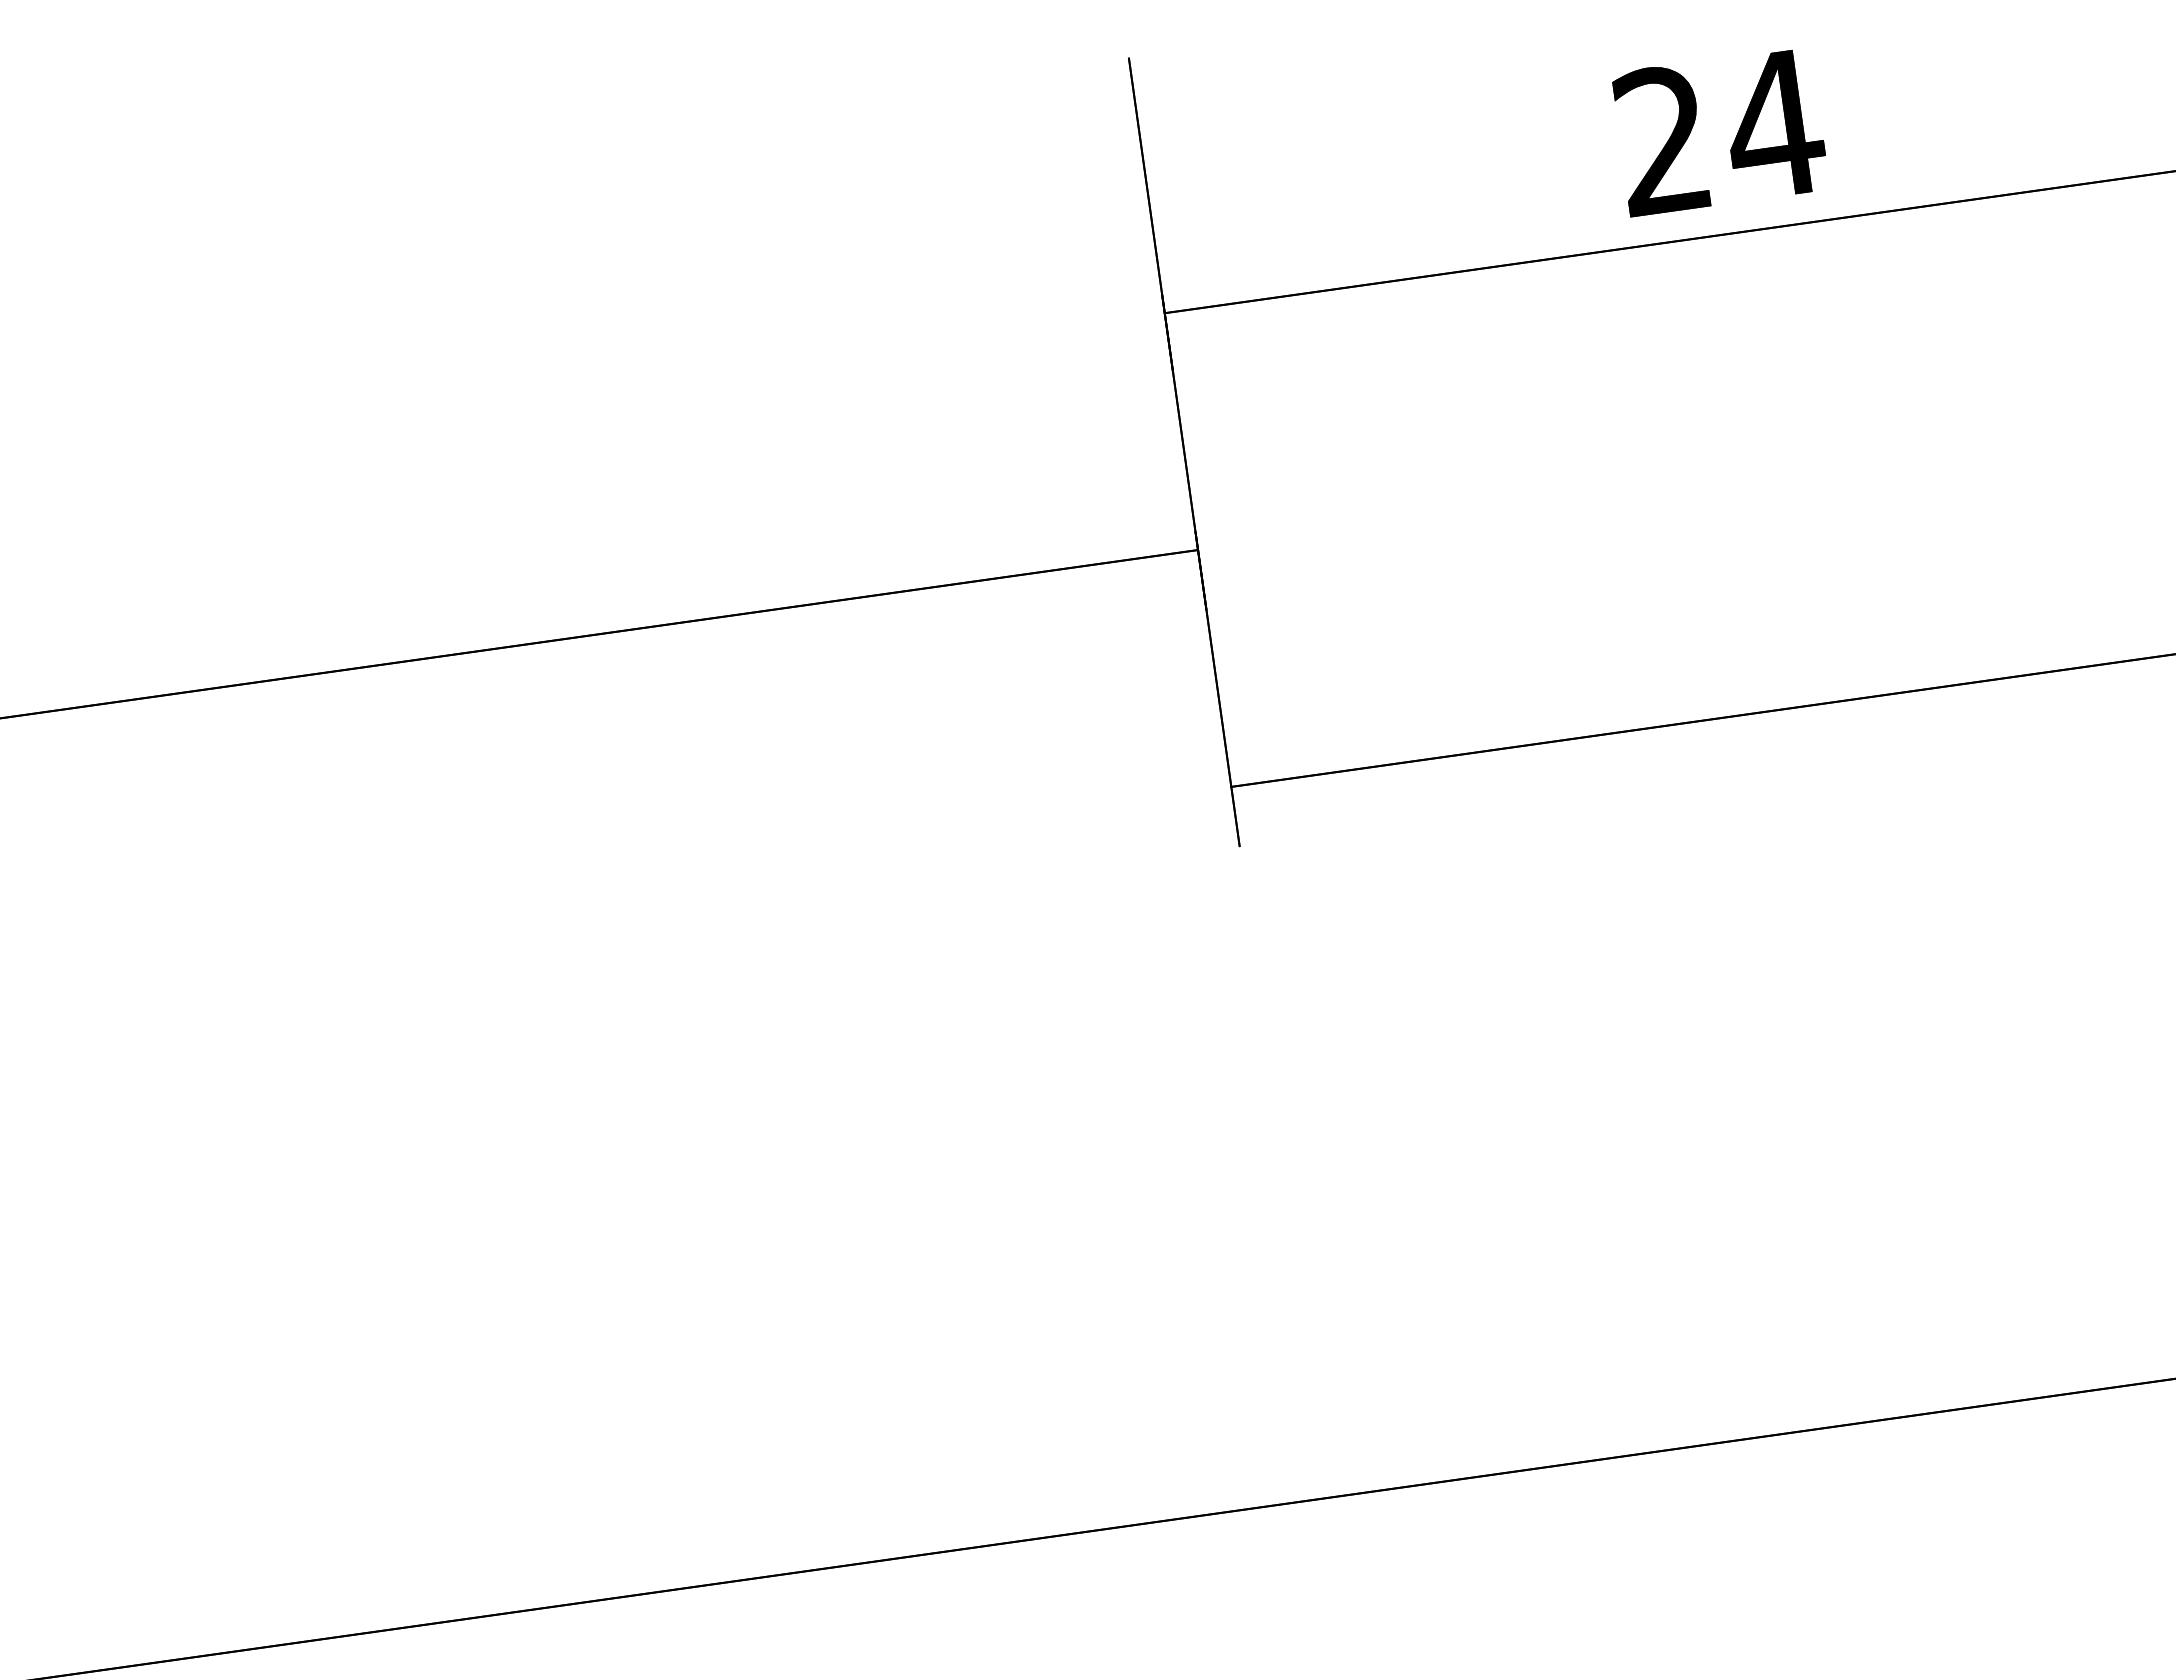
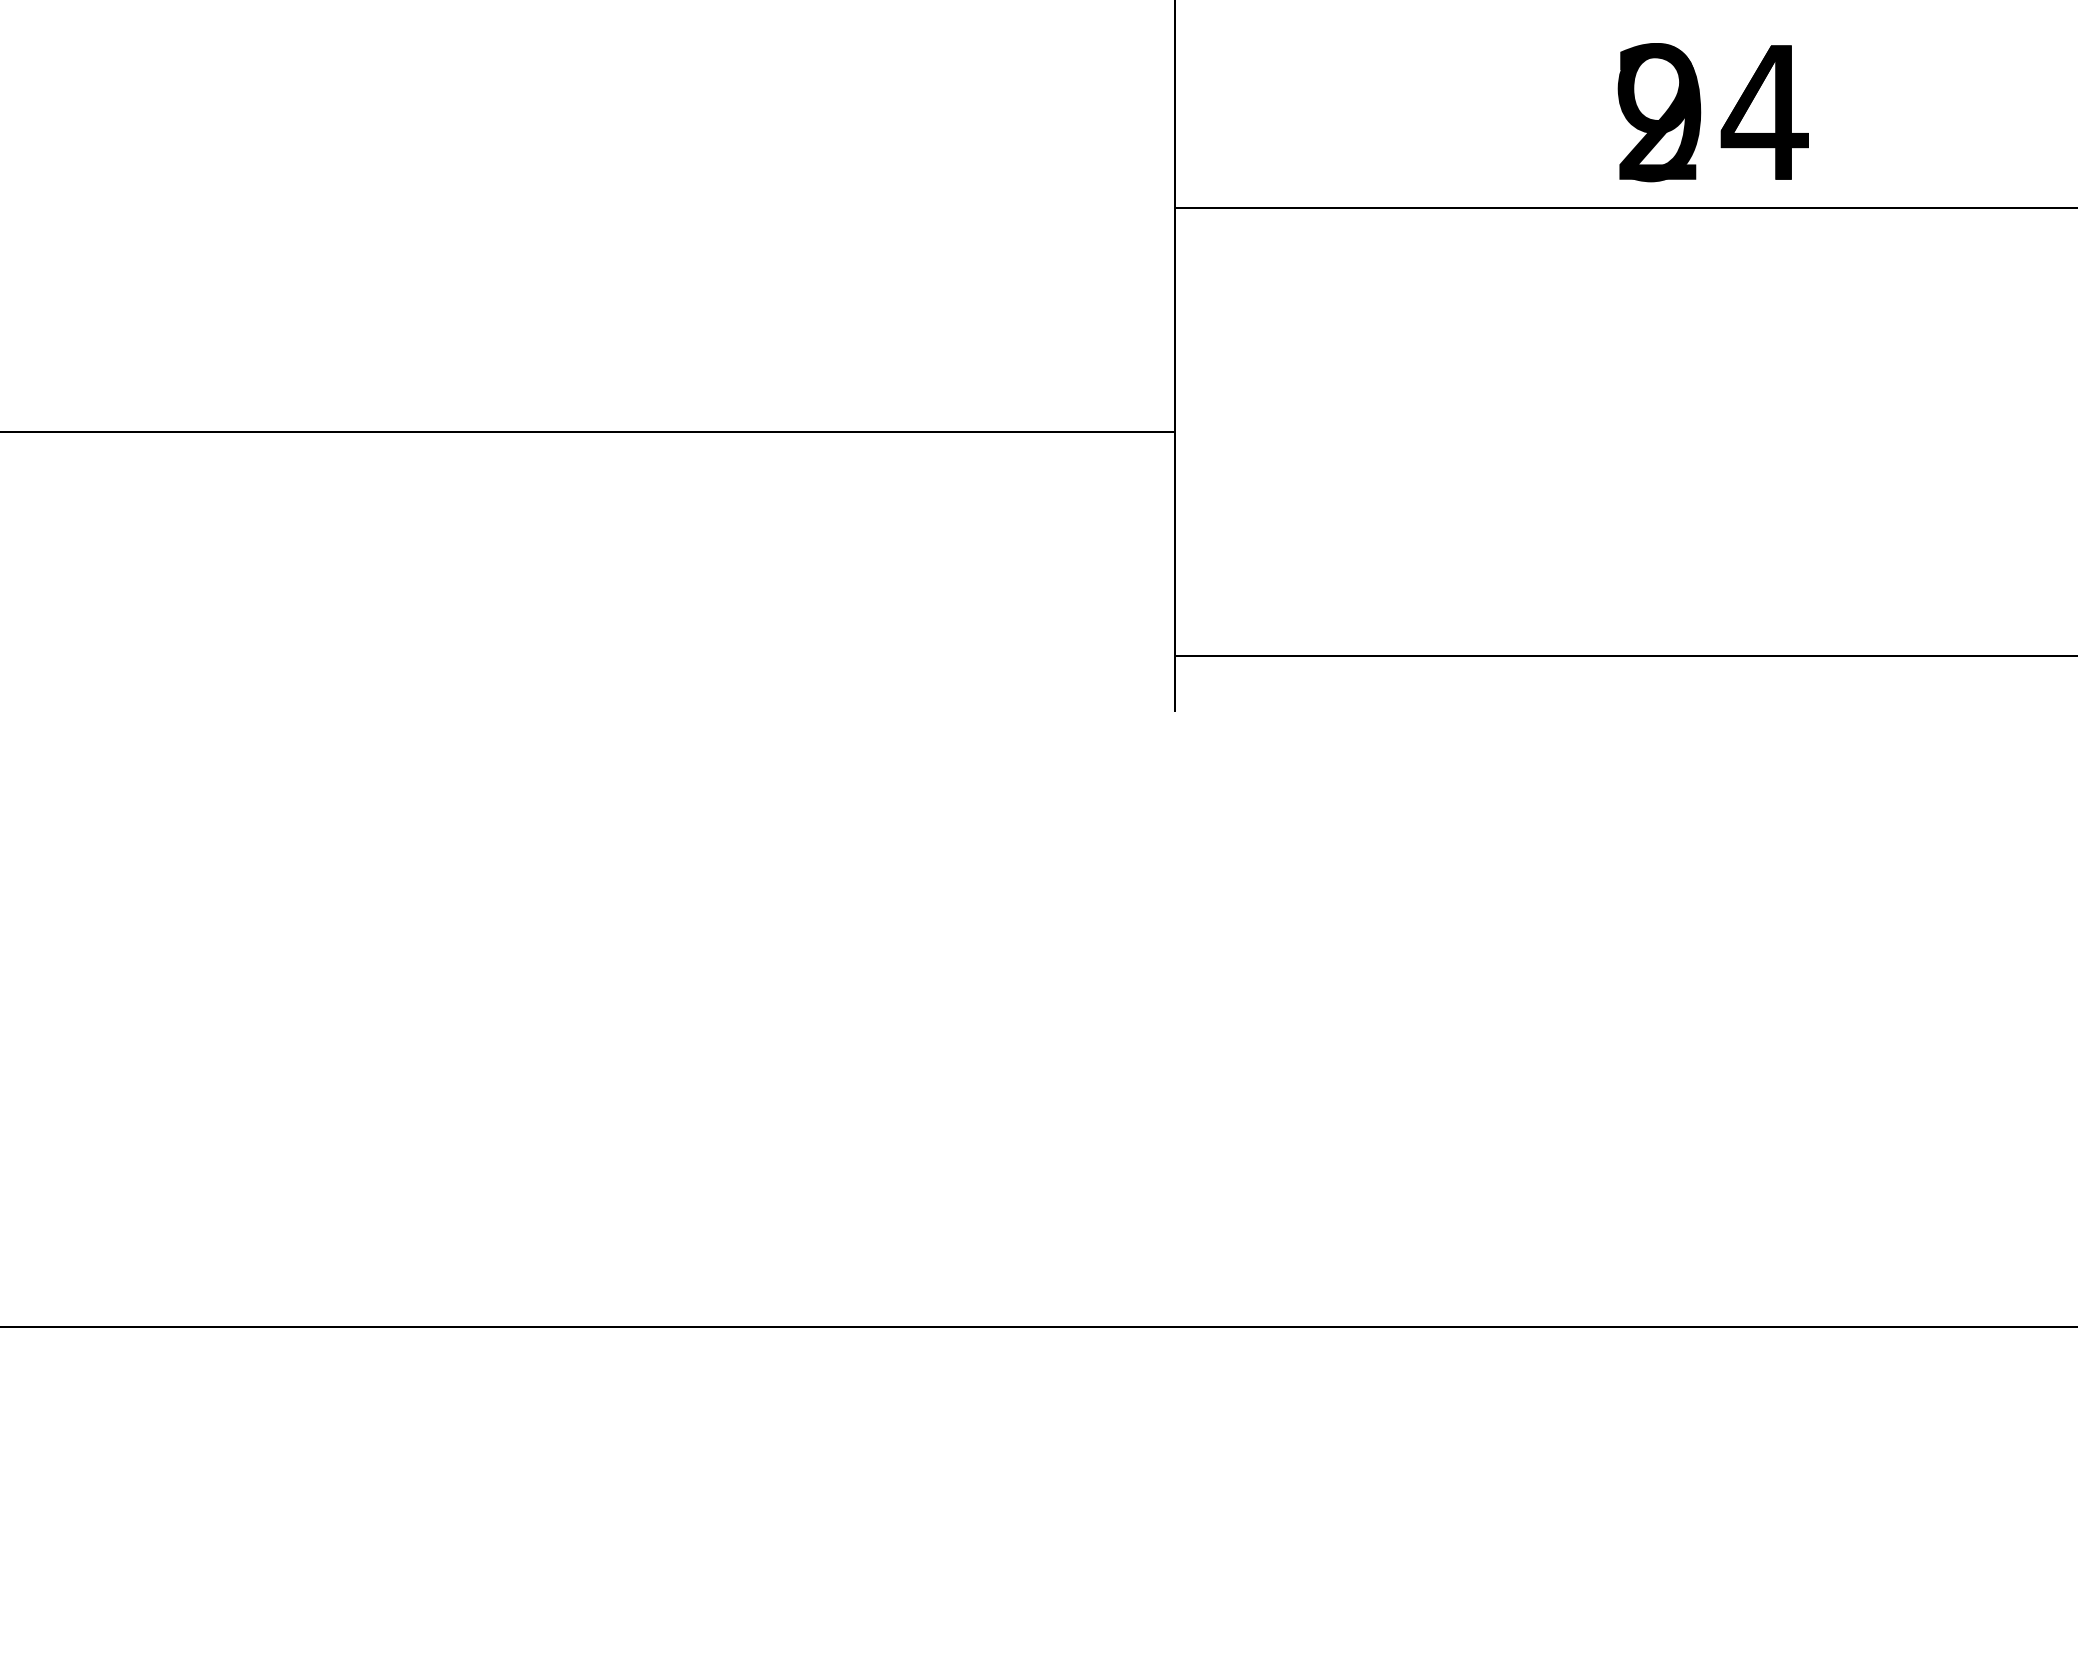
text: (1662, 140) -> (1659, 112), 24 -> 94

